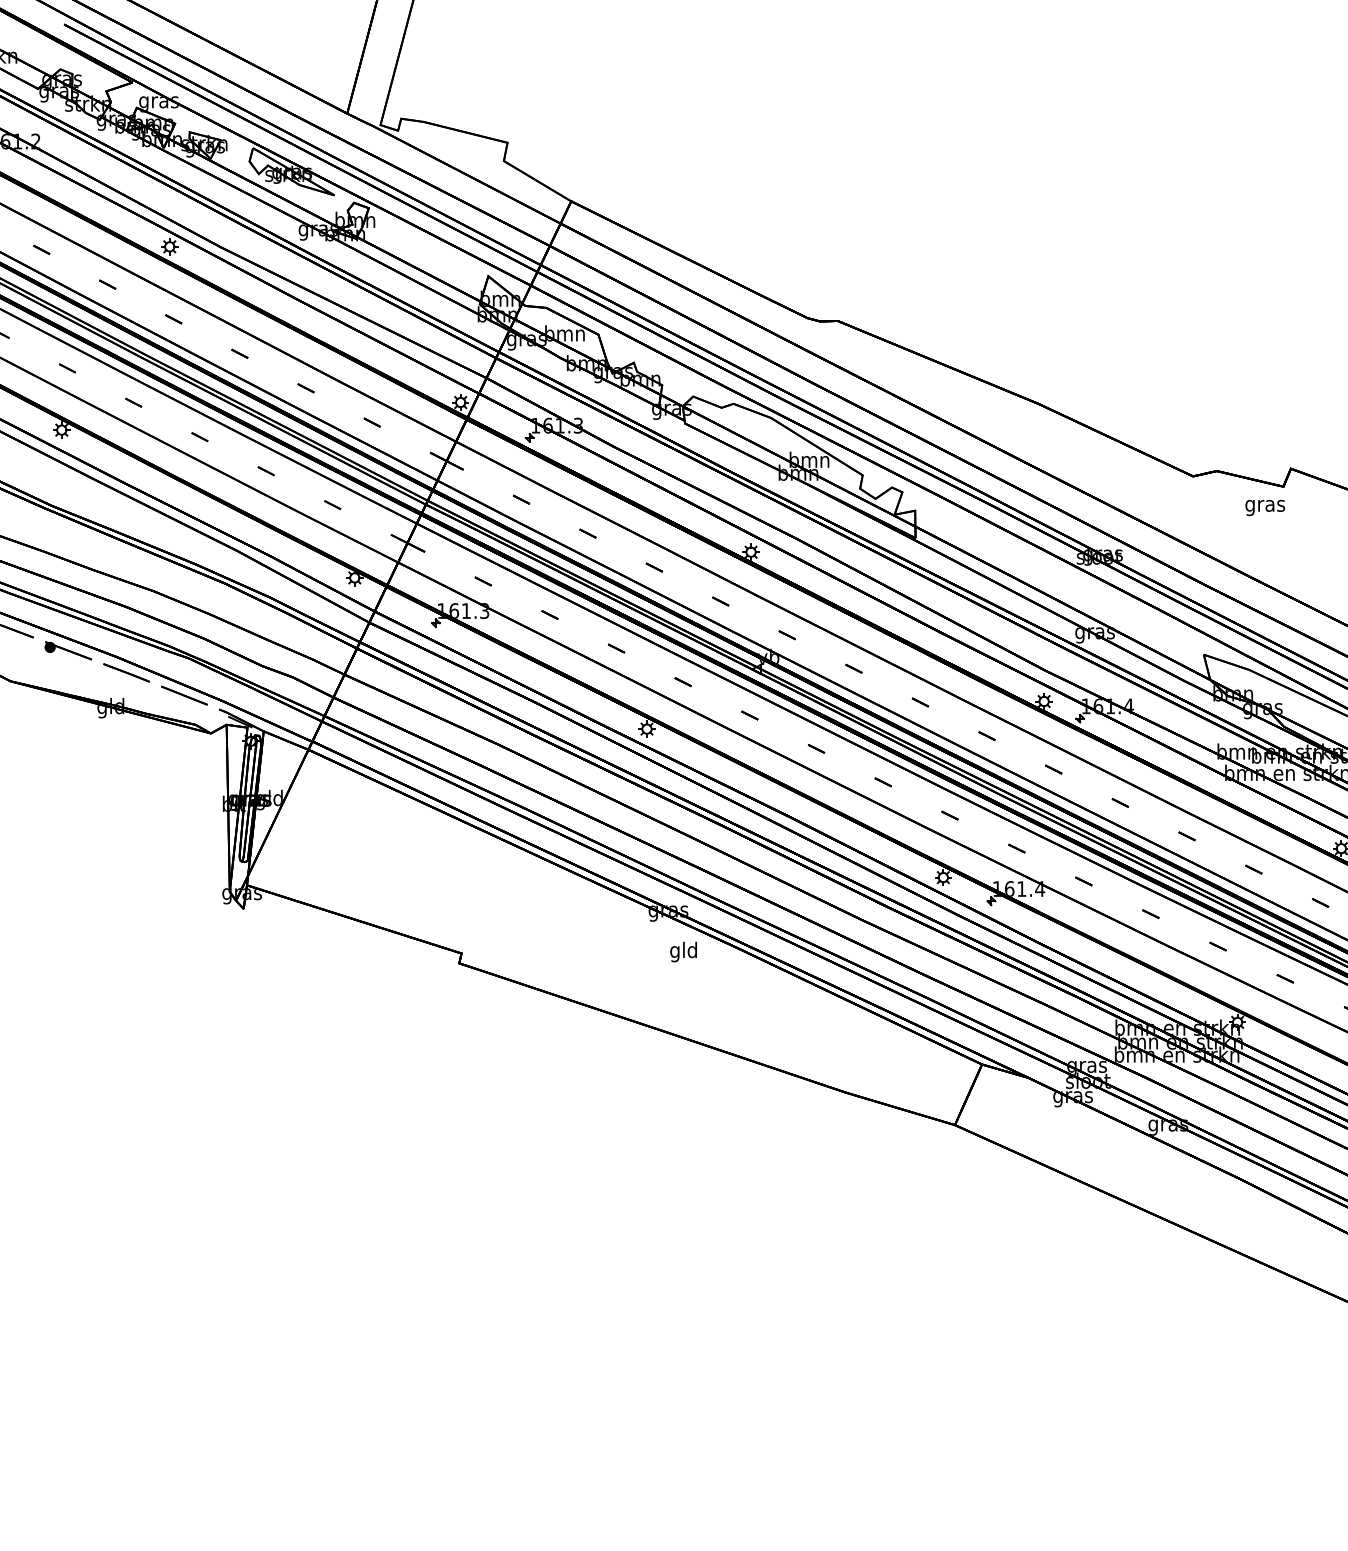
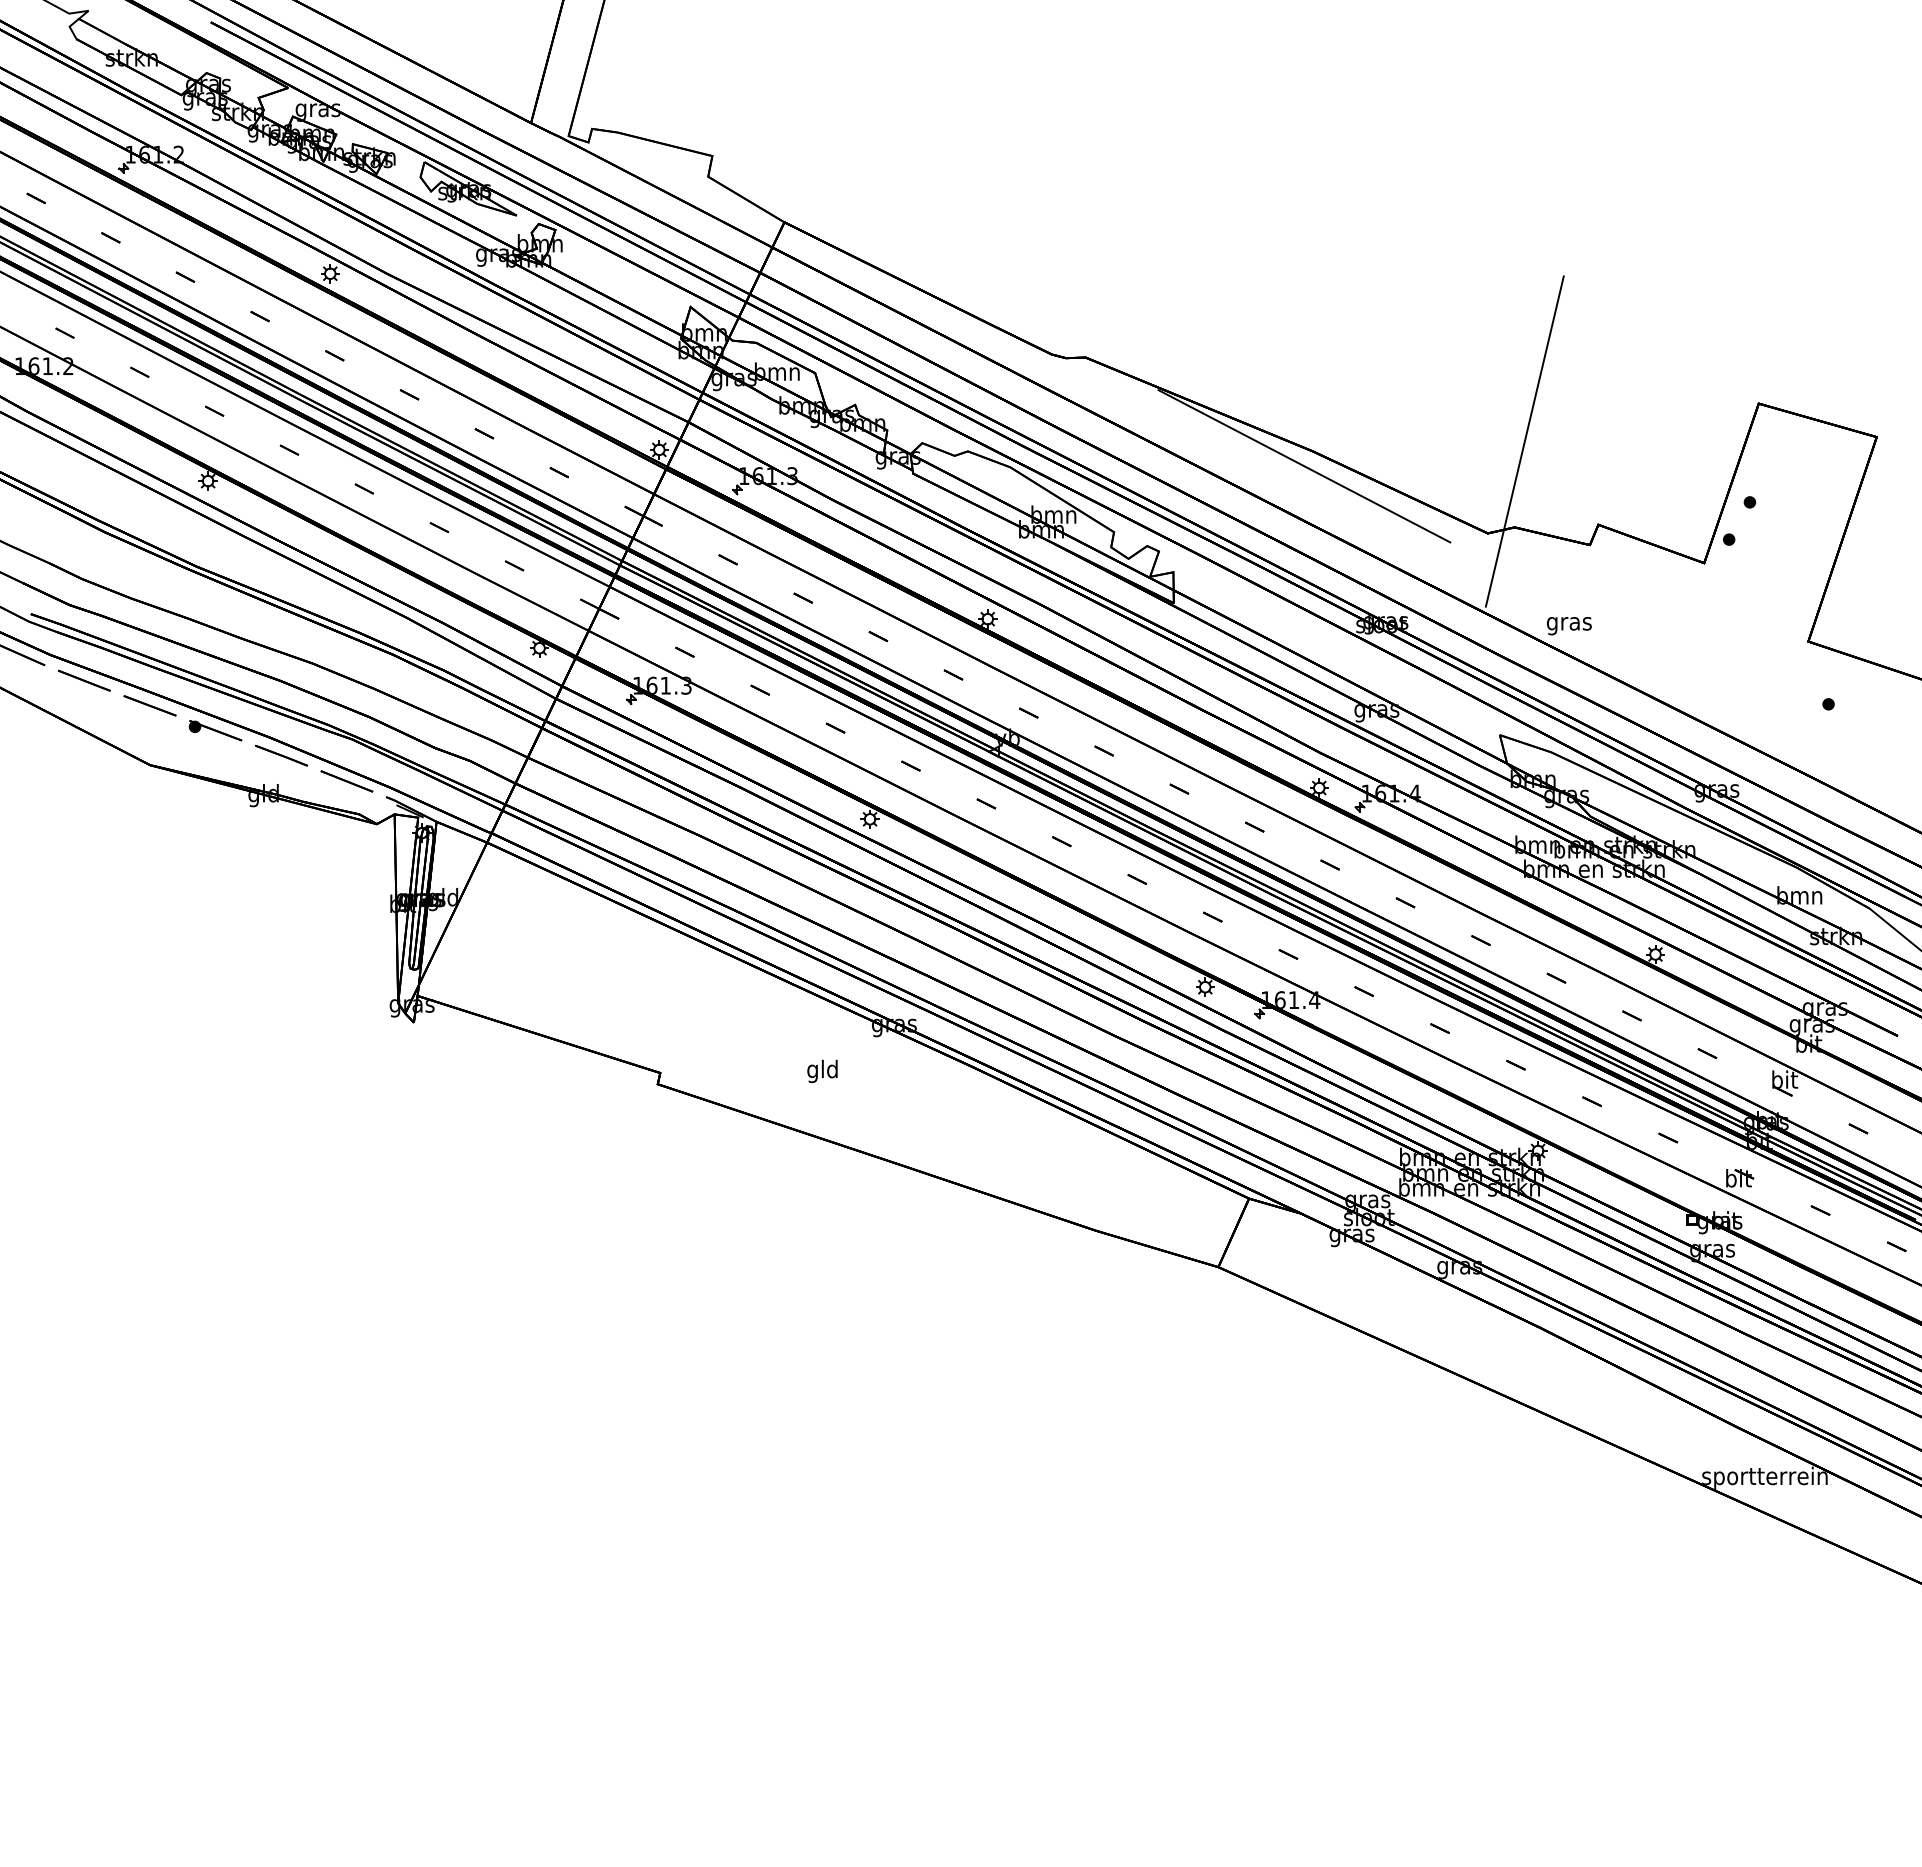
line: (1225, 395) -> (1524, 441), added
line: (1031, 417) -> (1304, 466), added
text: (1265, 508) -> (1569, 626), moved
text: (683, 951) -> (822, 1070), moved

